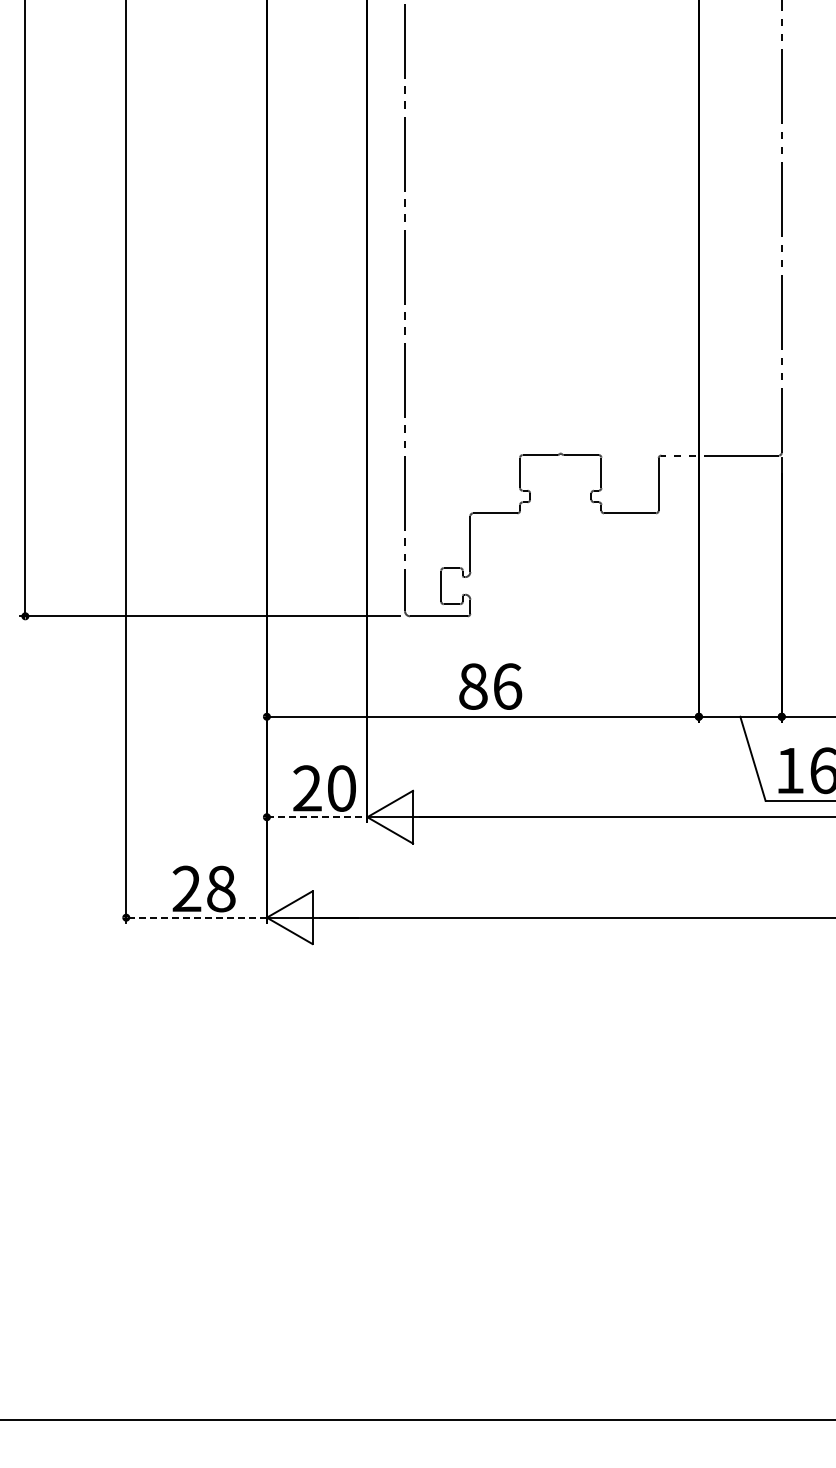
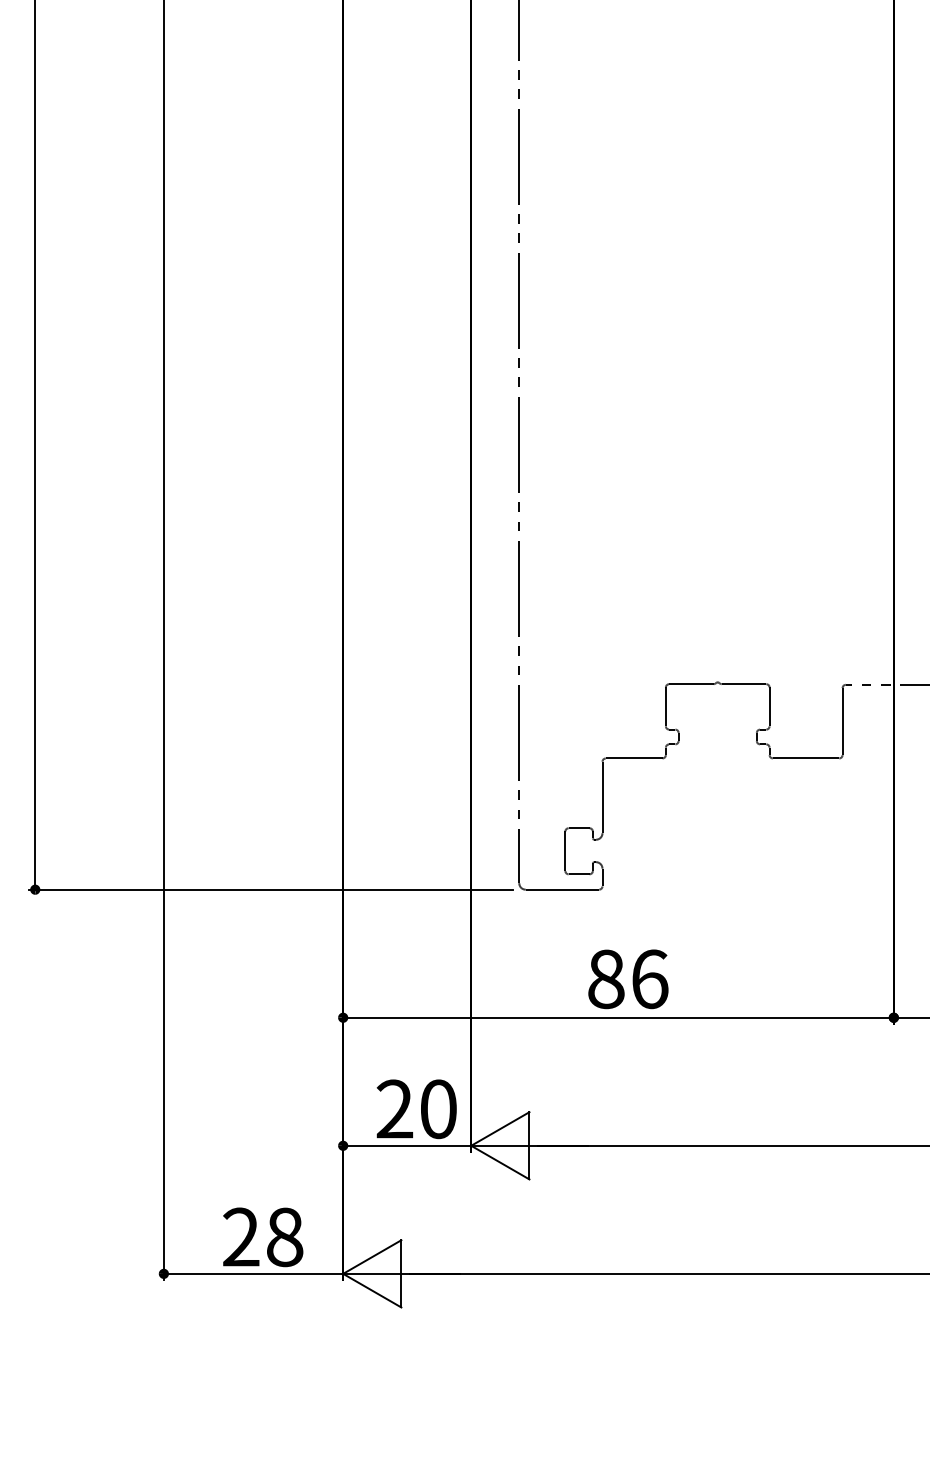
line: (317, 817) -> (407, 1146), dashed -> solid
line: (196, 917) -> (253, 1273), dashed -> solid

